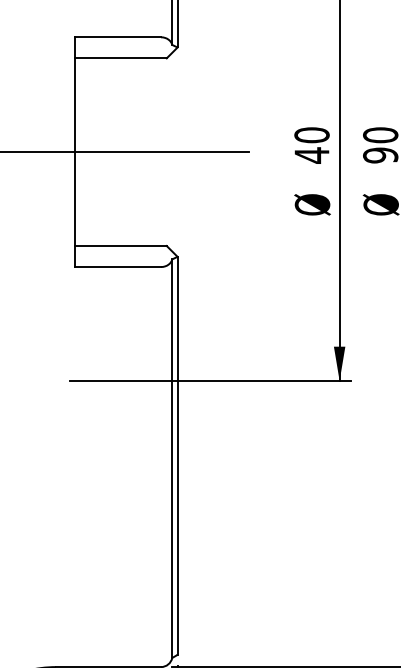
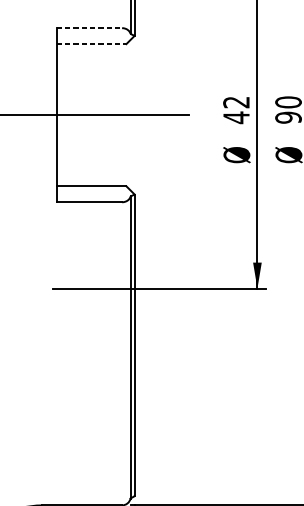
line: (118, 37) -> (89, 28), solid -> dashed
line: (121, 58) -> (92, 44), solid -> dashed
text: (311, 135) -> (236, 102), 40 -> 42

